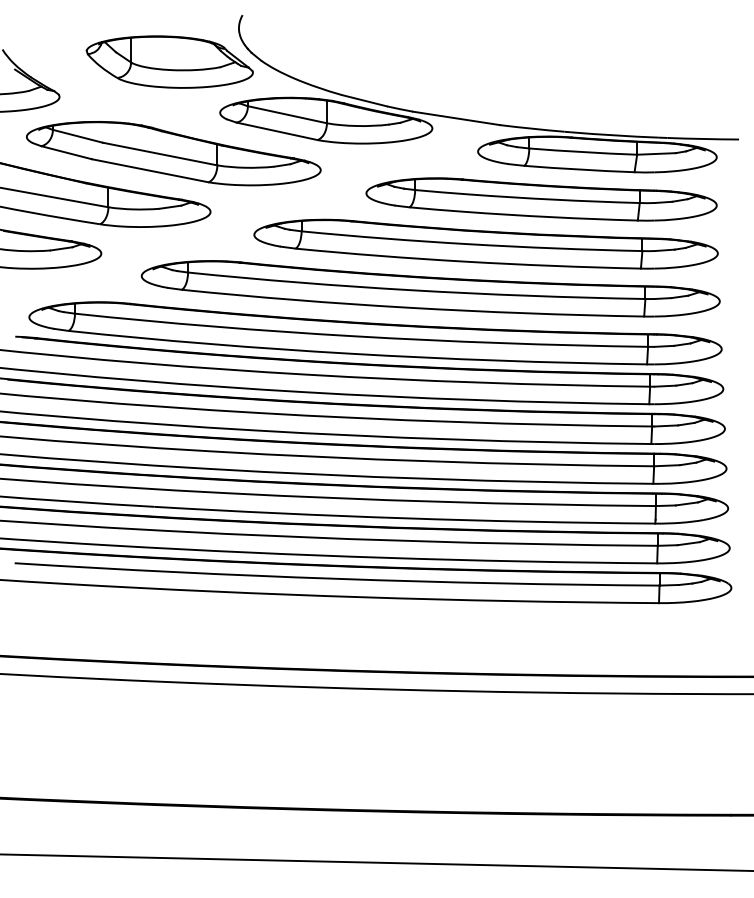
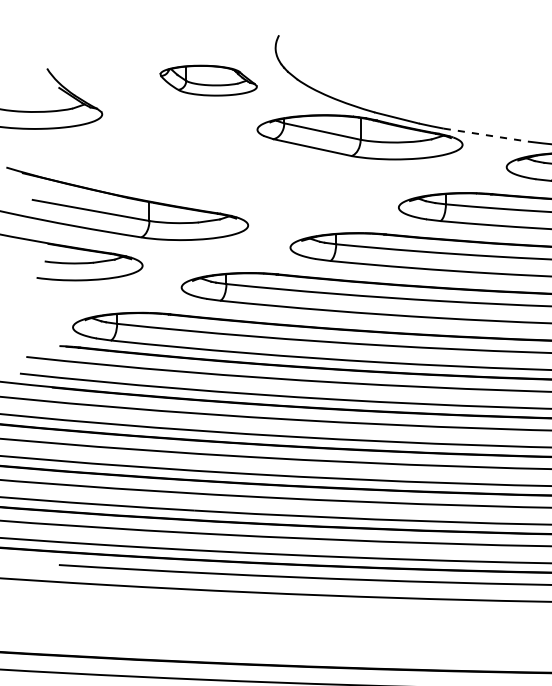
part: (169, 61) -> (208, 80), size x0.6
line: (456, 118) -> (485, 135), solid -> dashed
part: (173, 153) -> (212, 169), removed

